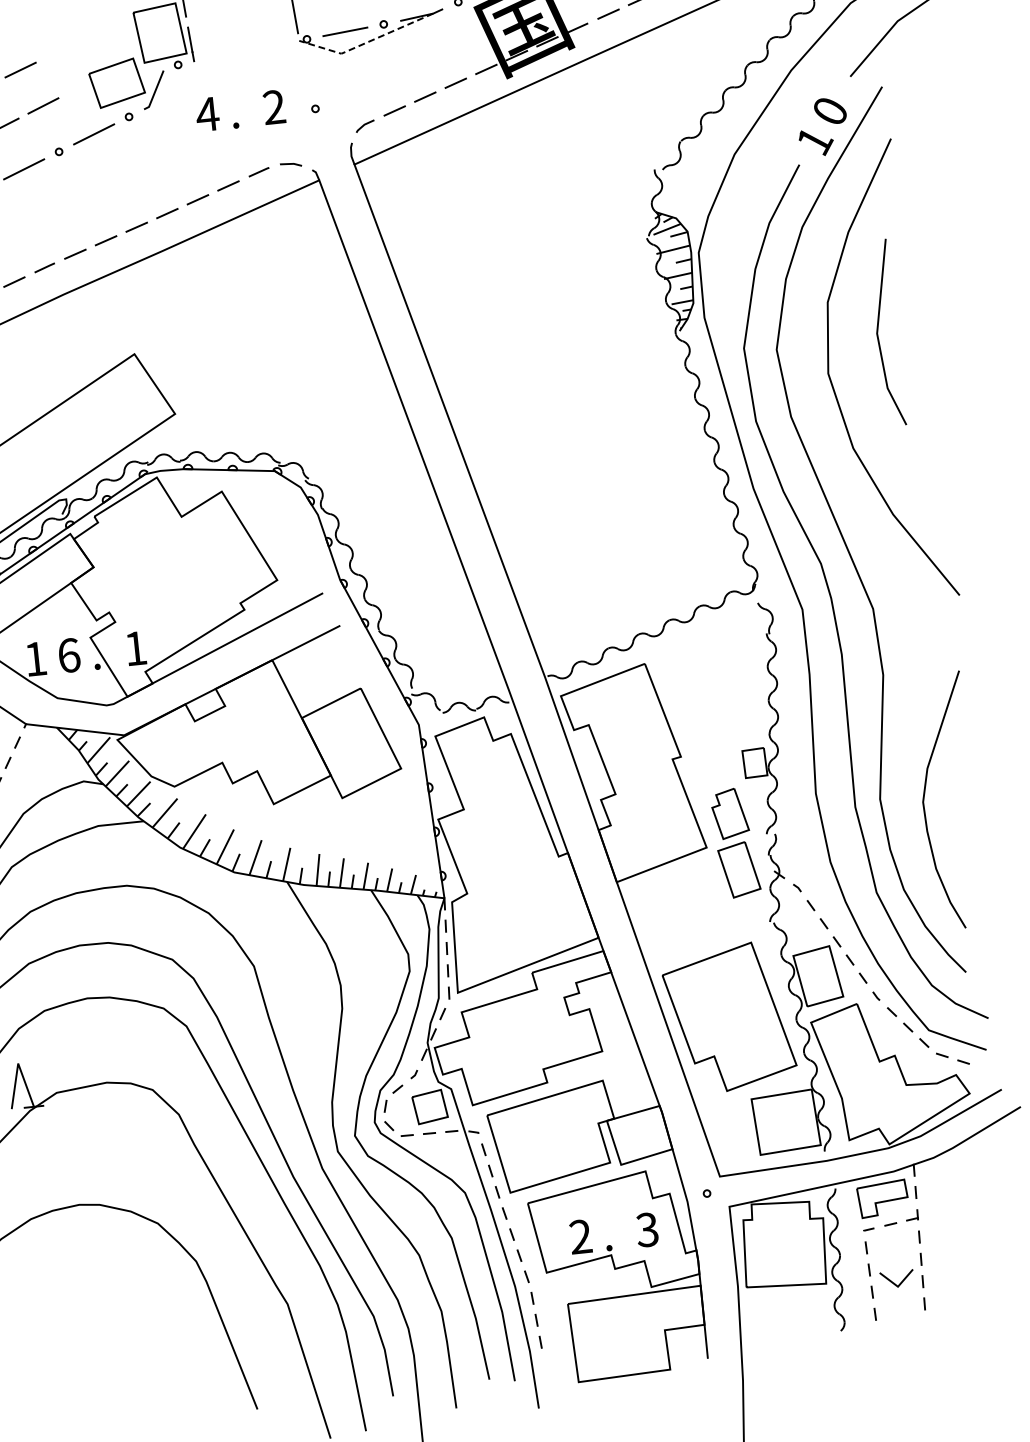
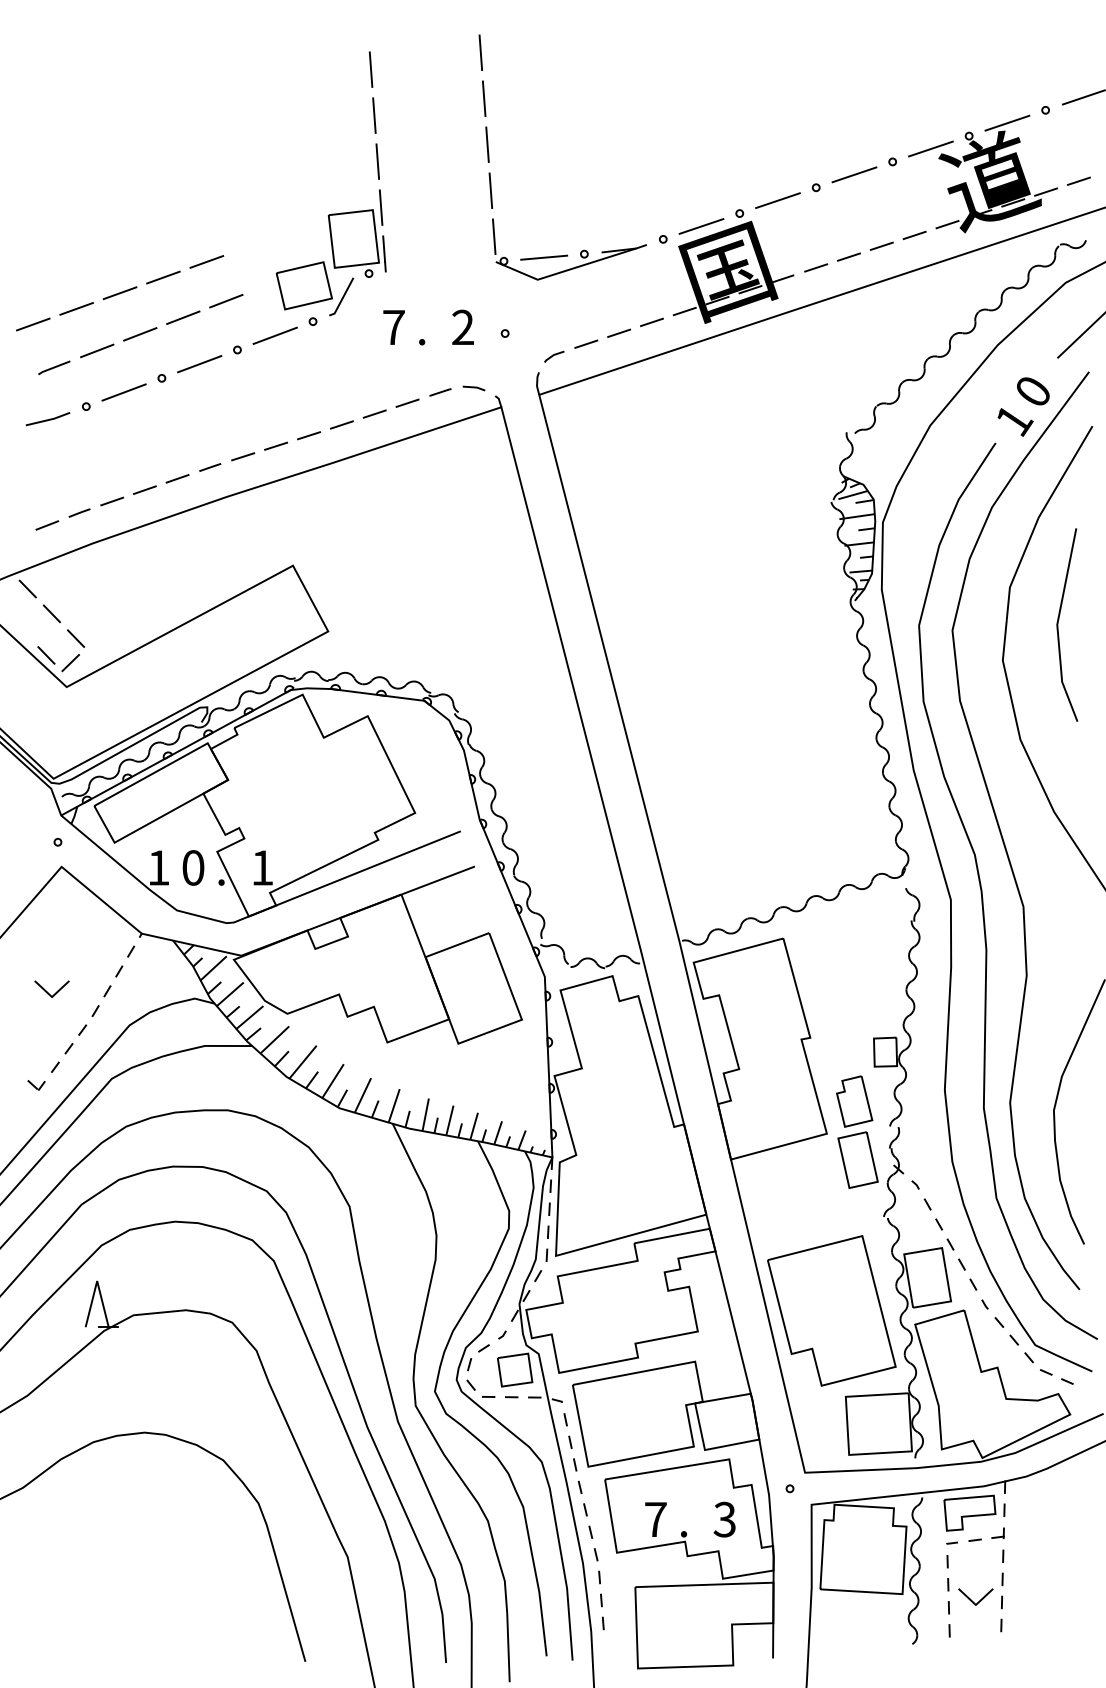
line: (366, 43) -> (564, 271), dashed -> solid
text: (207, 114) -> (393, 327), 4 -> 7
text: (69, 655) -> (193, 867), 6 -> 0
text: (580, 1235) -> (655, 1518), 2 -> 7

